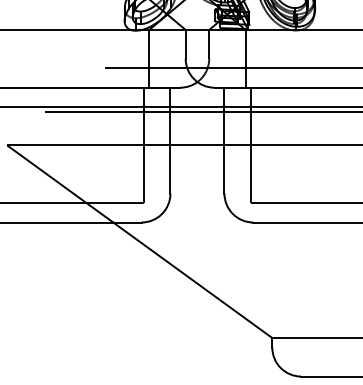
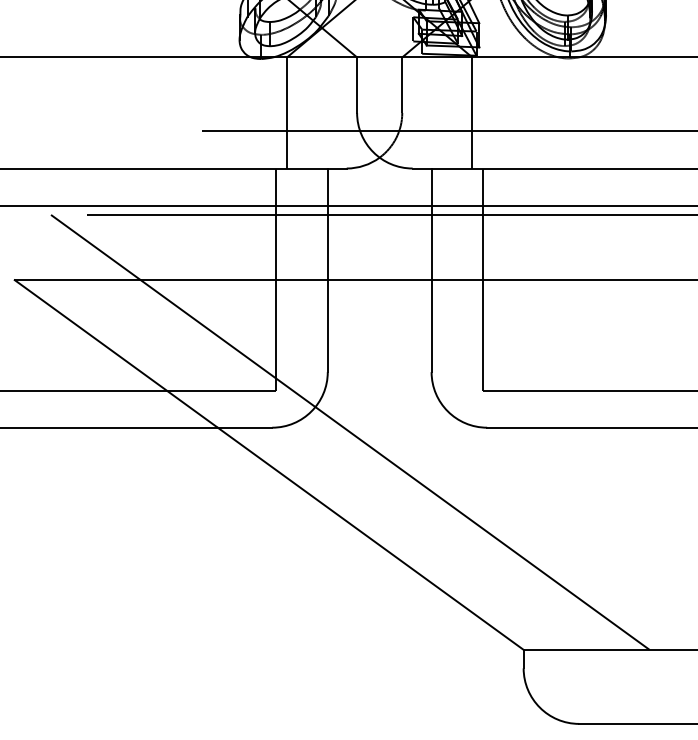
line: (181, 224) -> (349, 431), added

